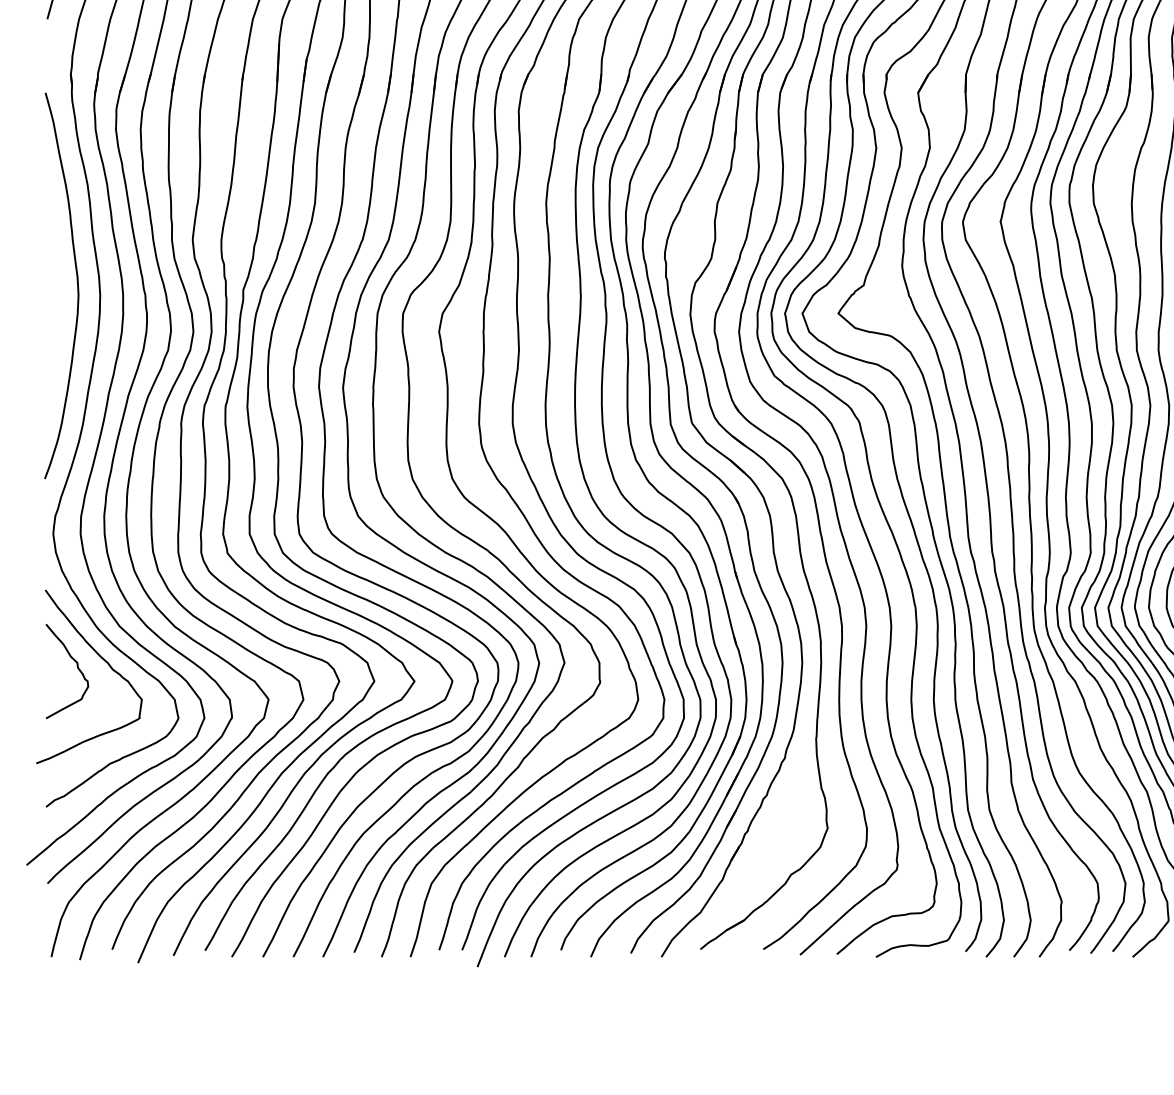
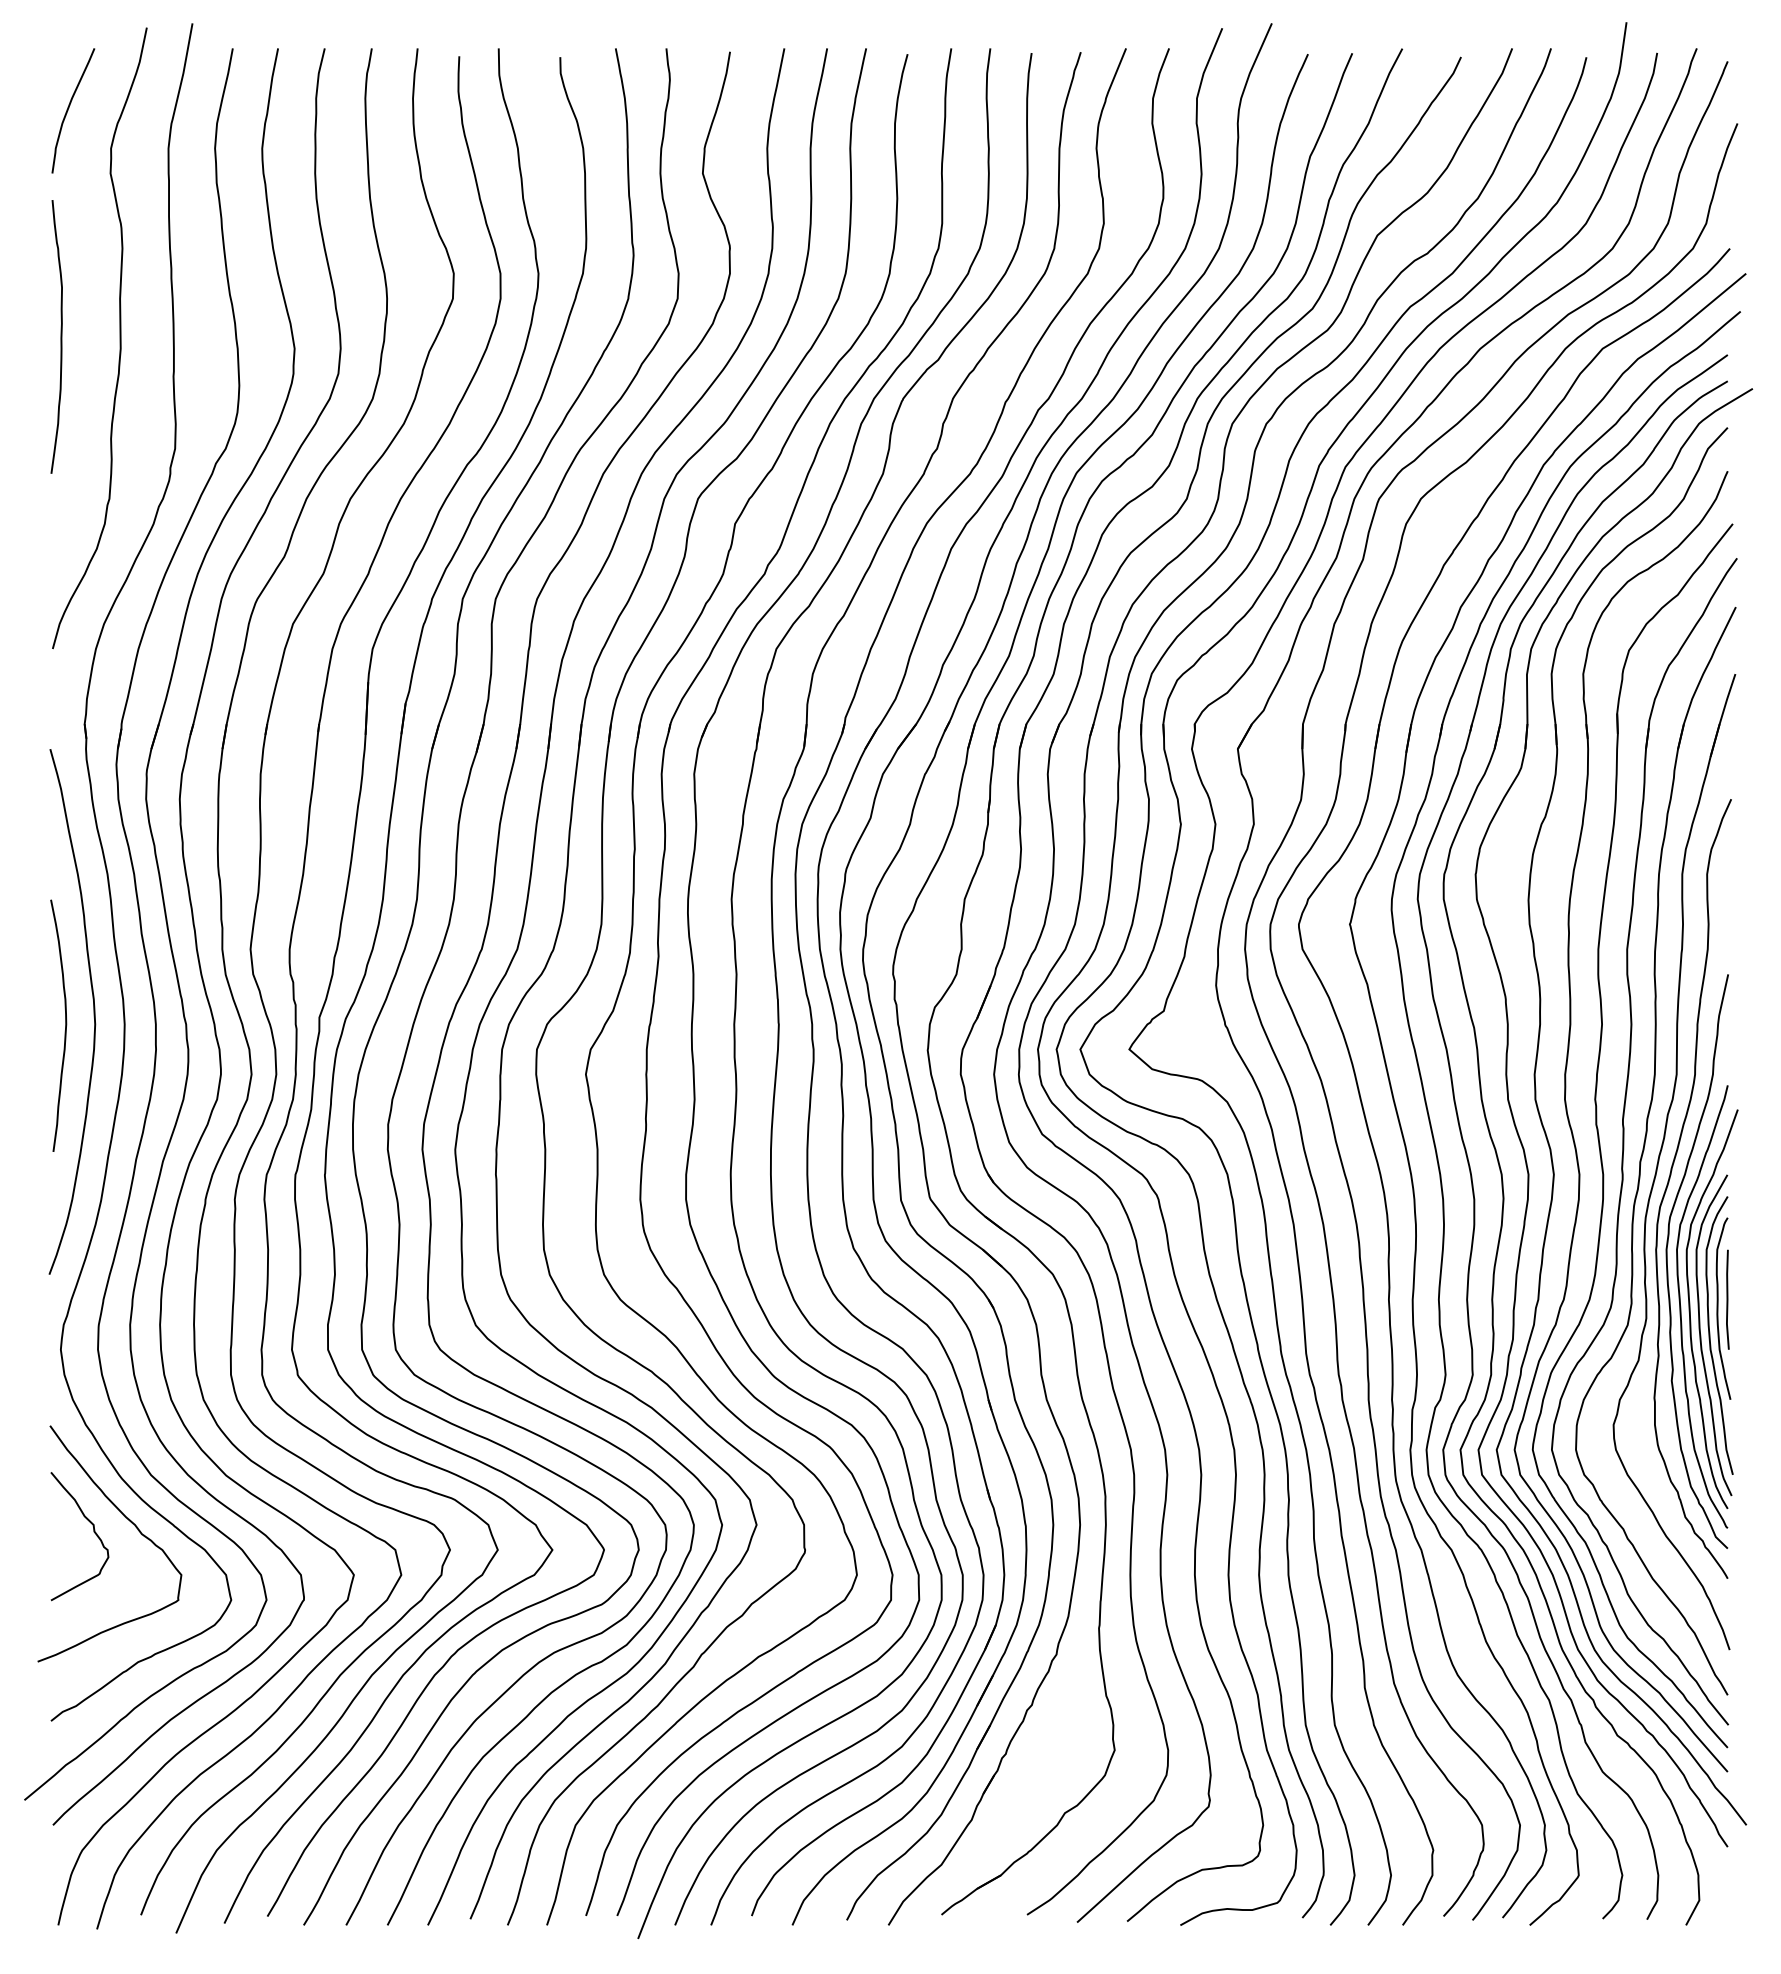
curve: (56, 295) -> (65, 1025), added

